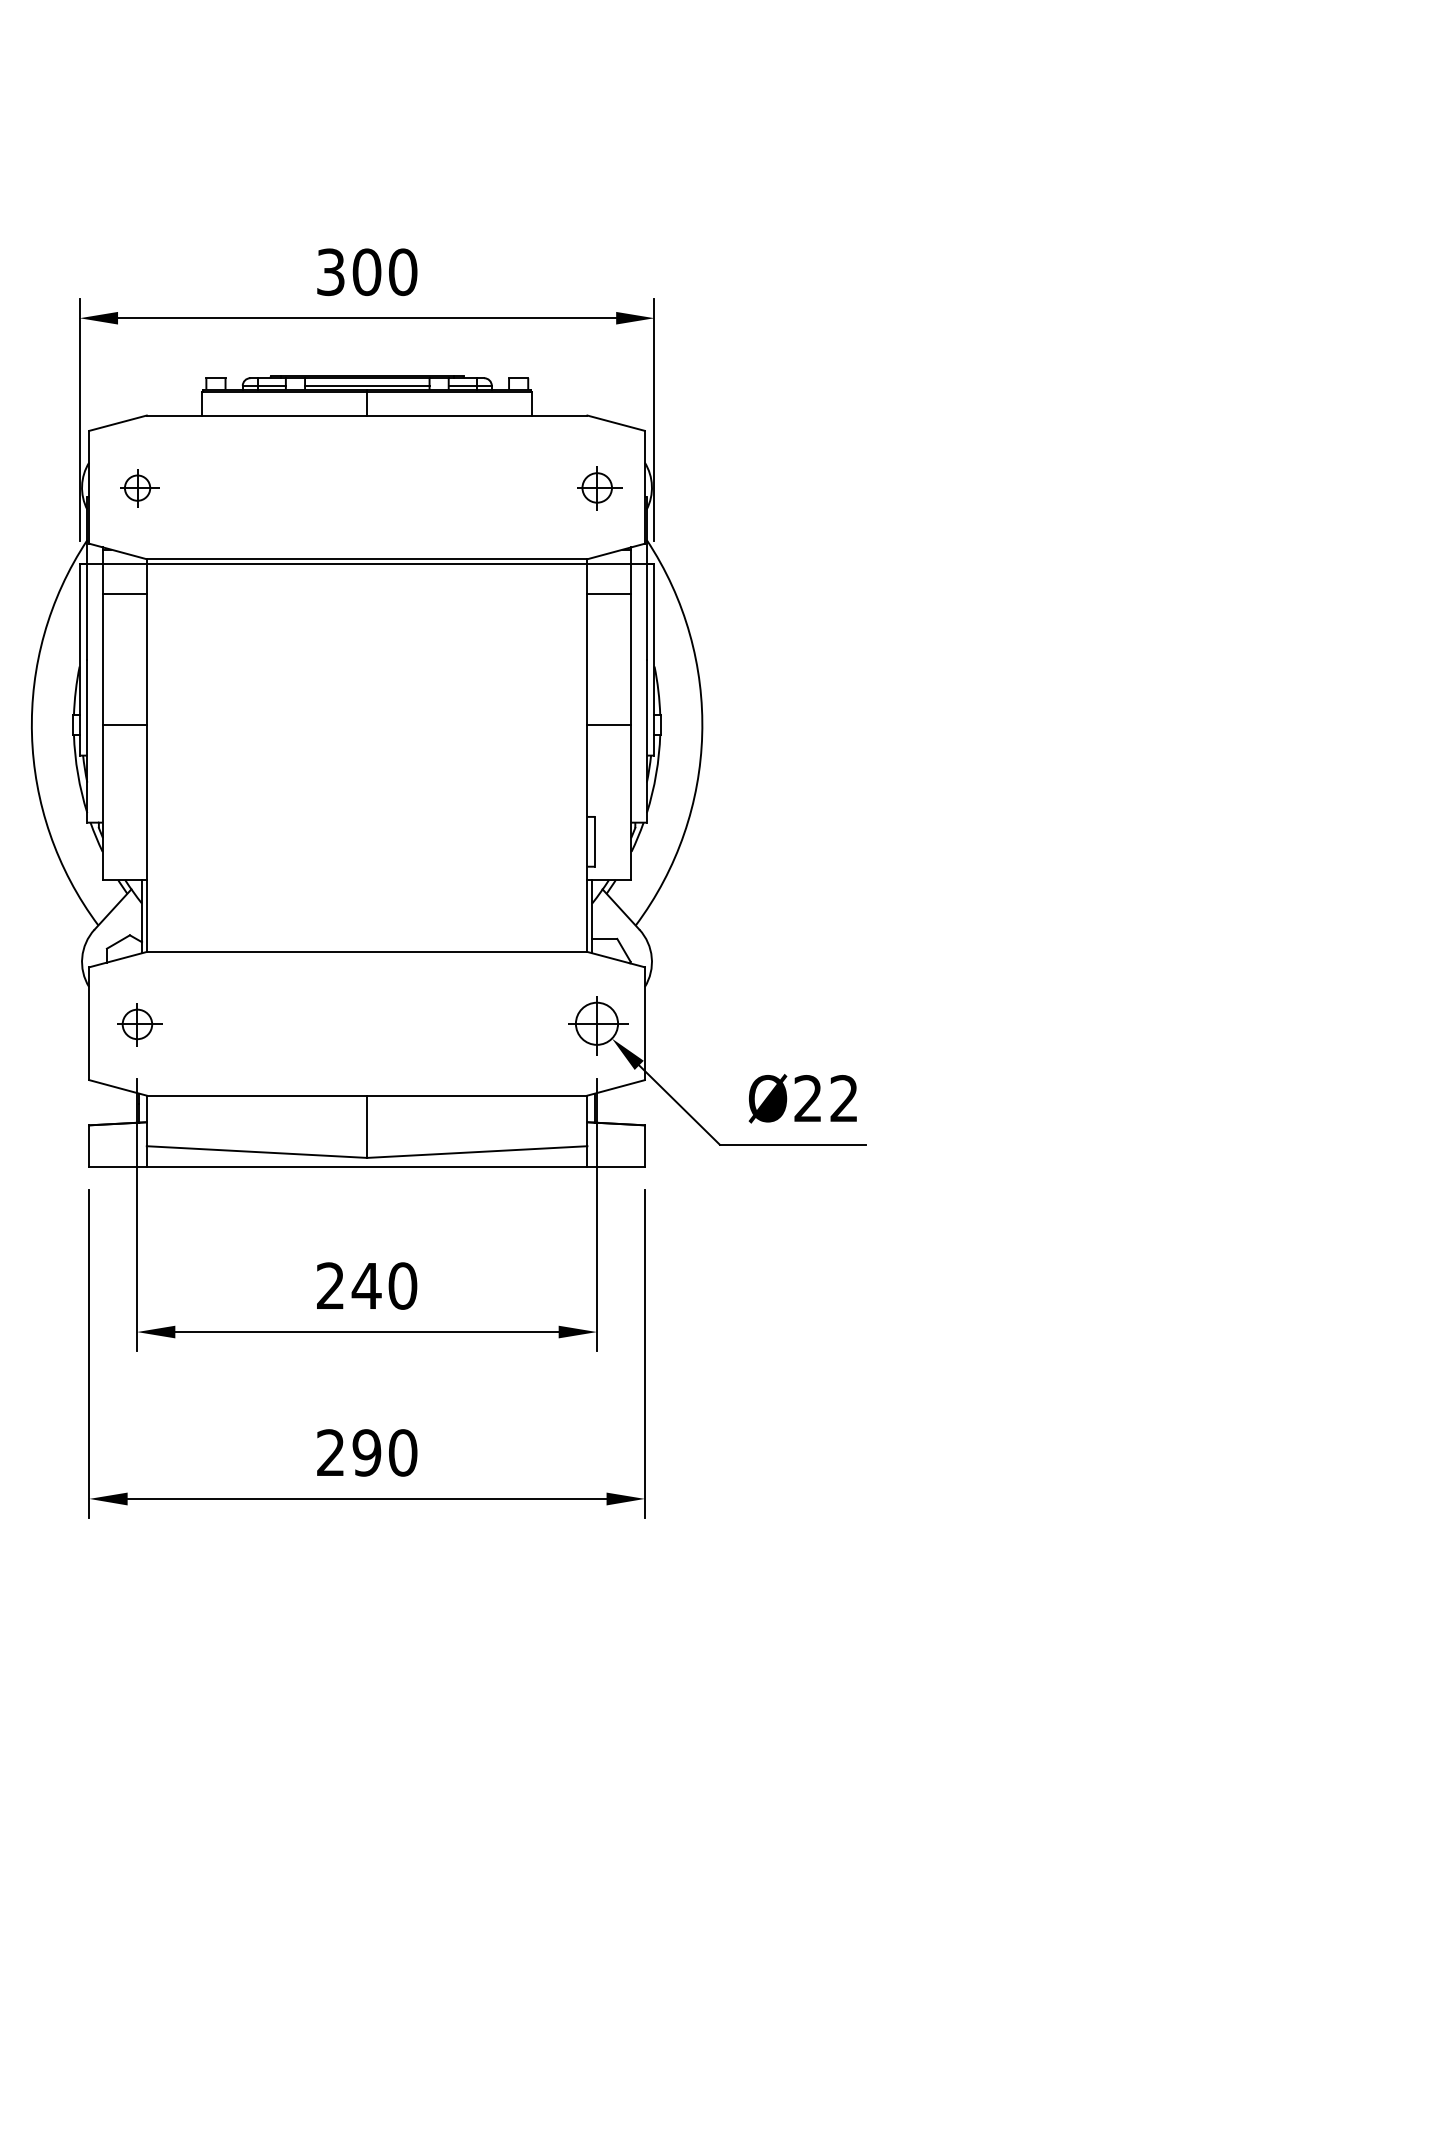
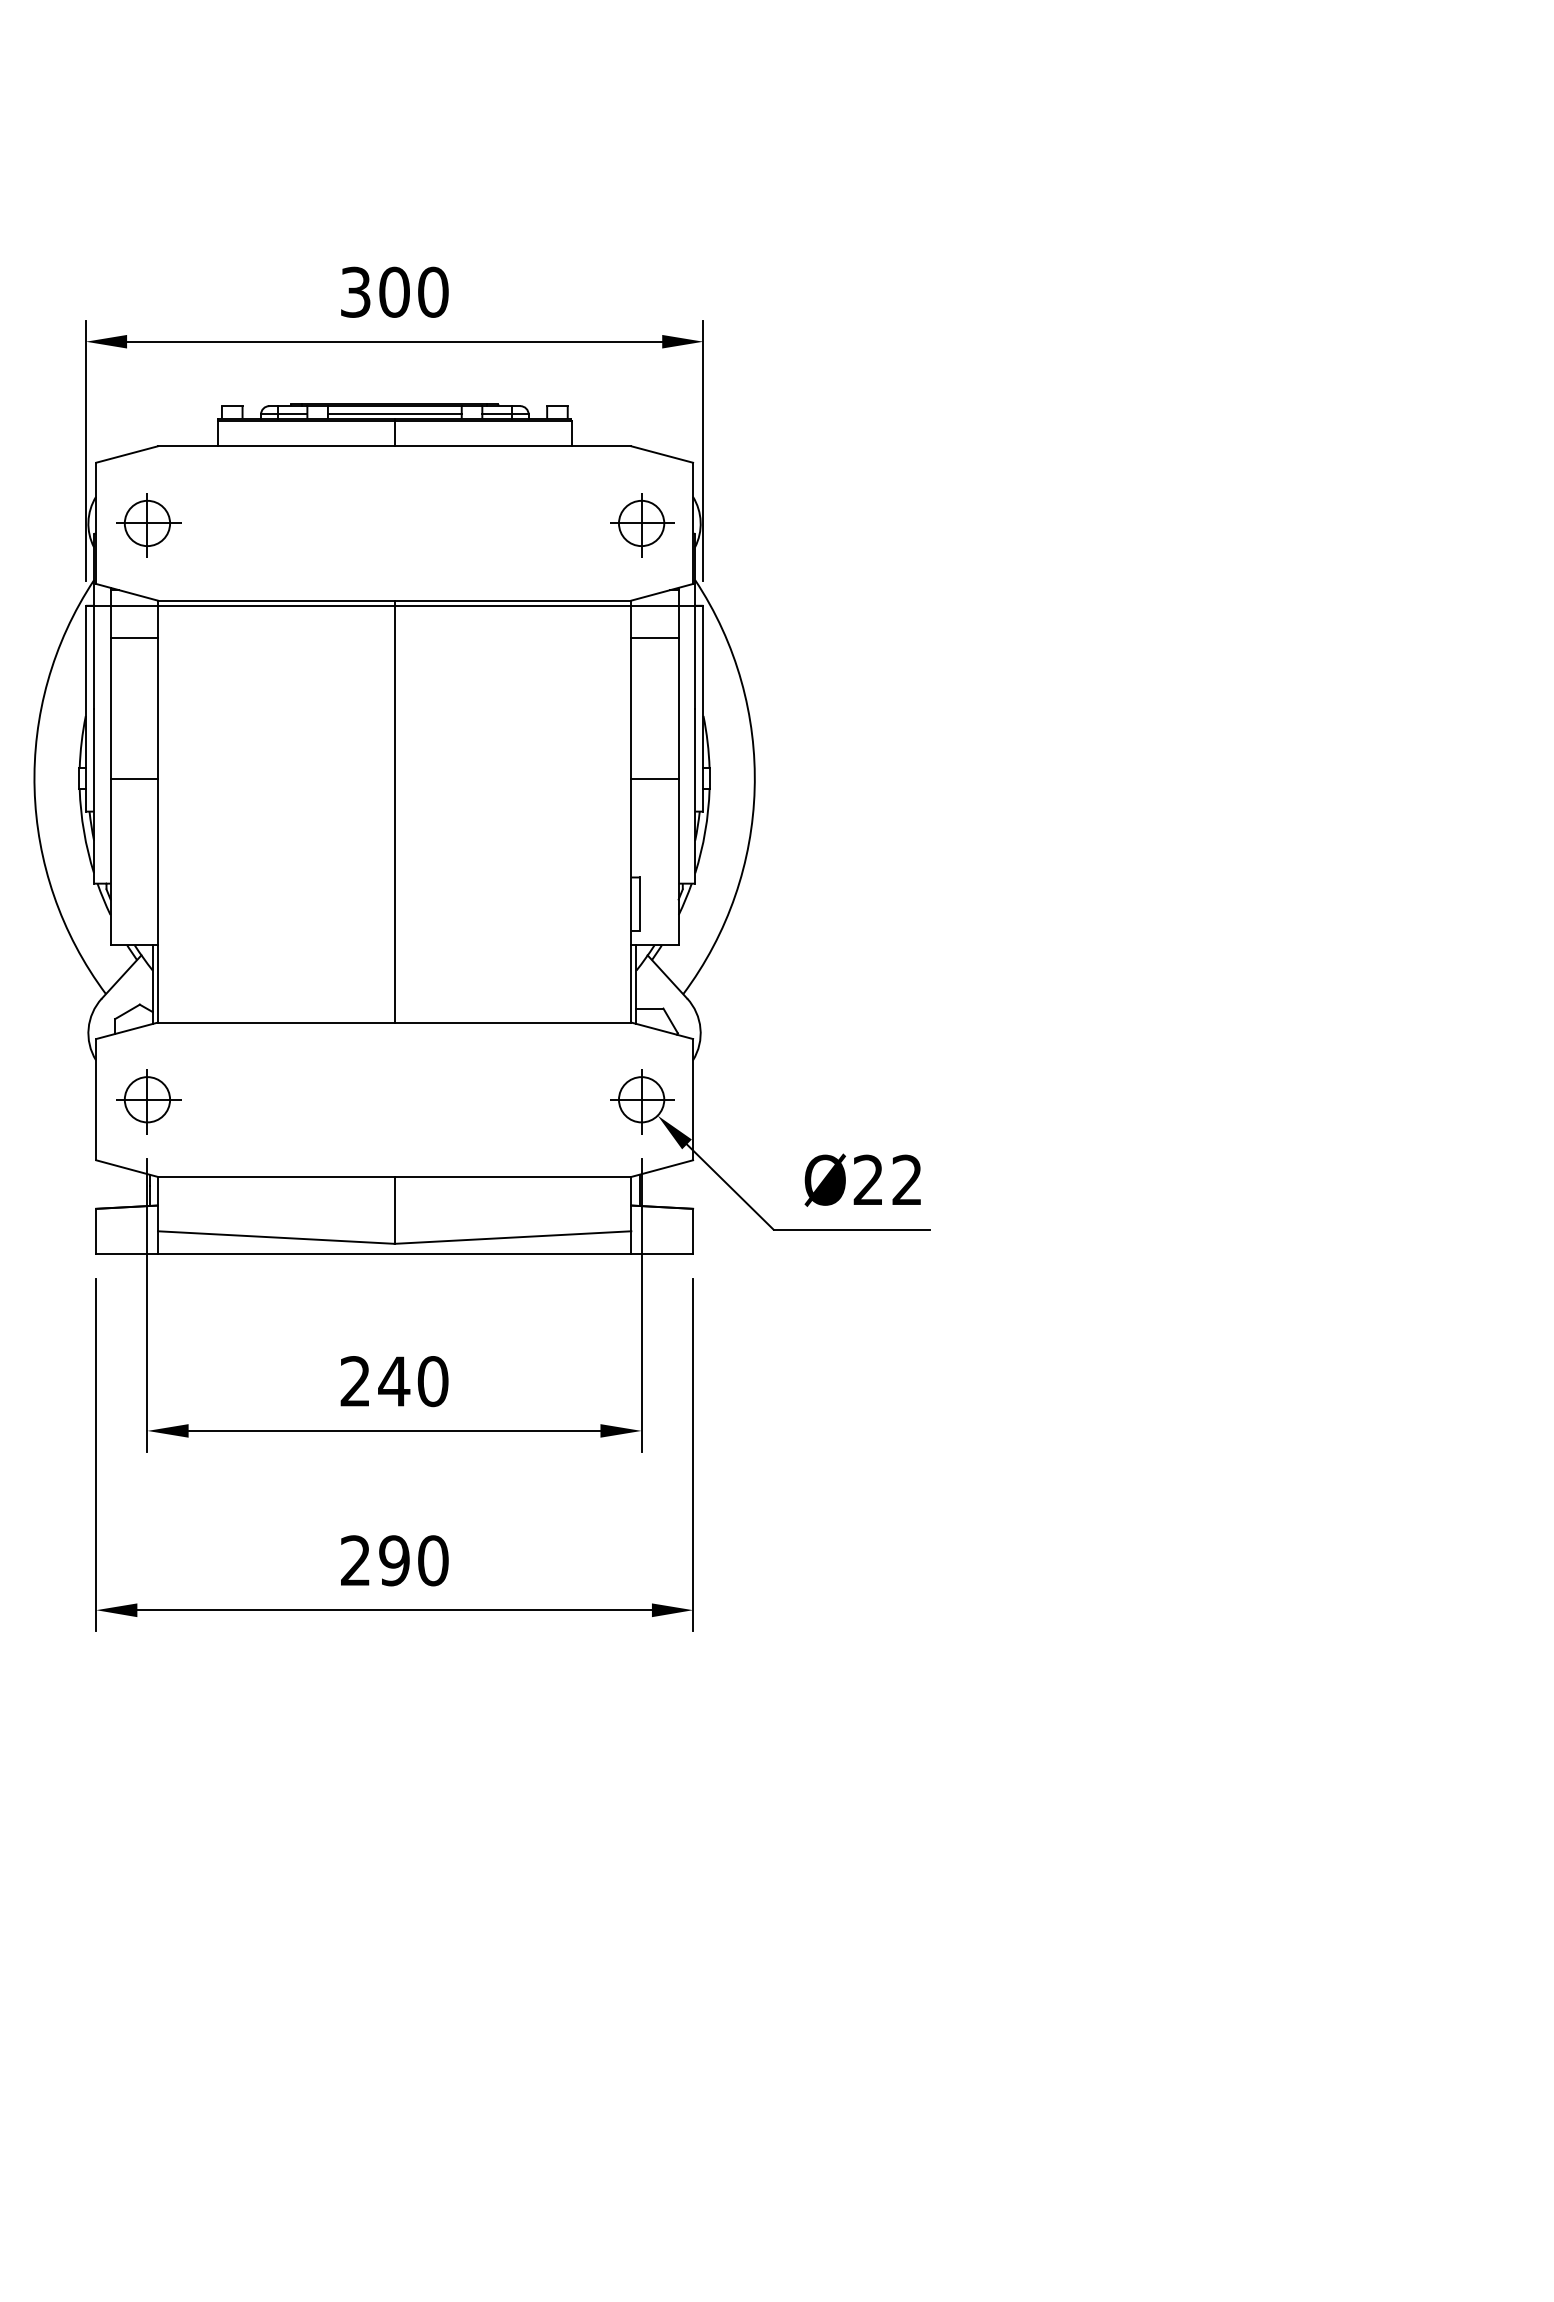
part: (137, 489) -> (148, 525), size x1.67
part: (597, 489) -> (642, 525), size x1.43
line: (366, 755) -> (394, 811), added
part: (137, 1025) -> (148, 1101), size x1.43

